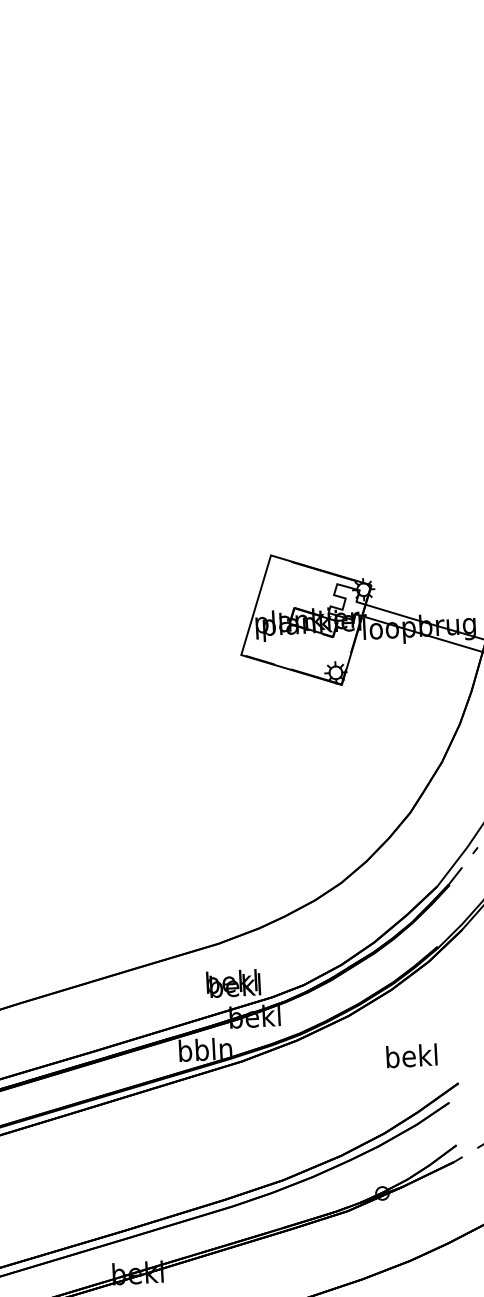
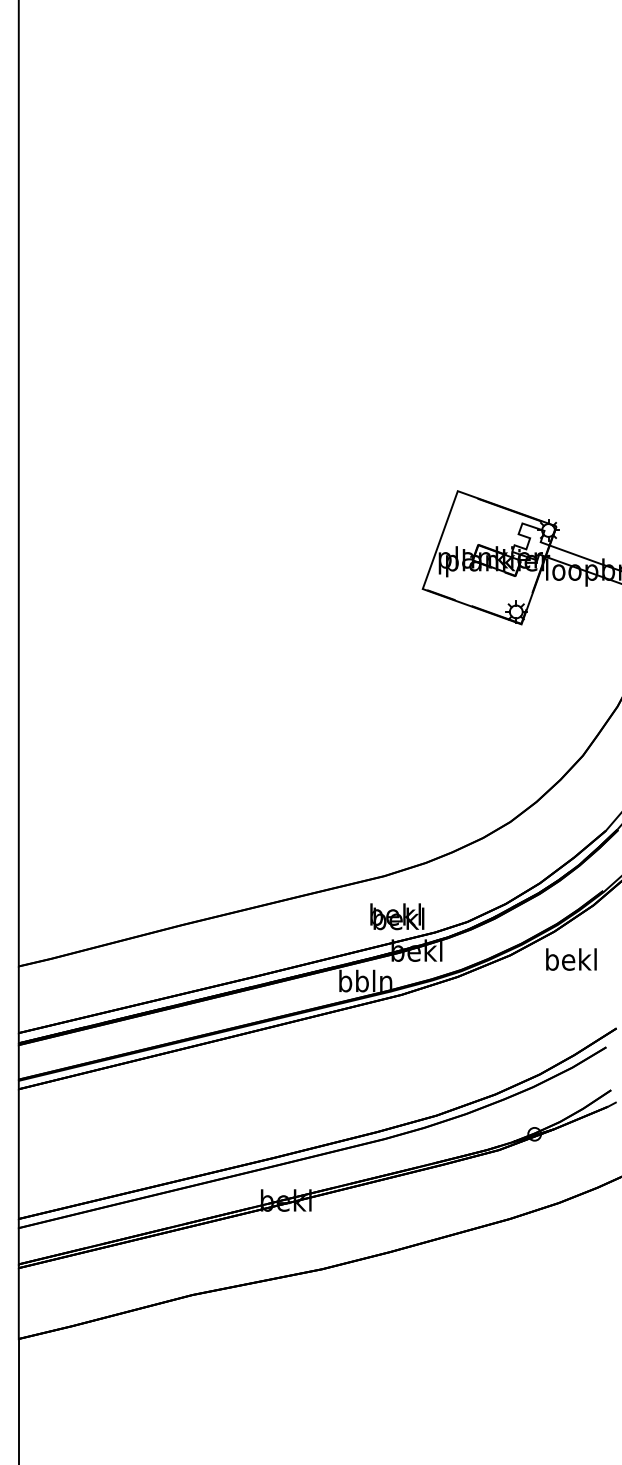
text: (411, 1055) -> (571, 959), moved

